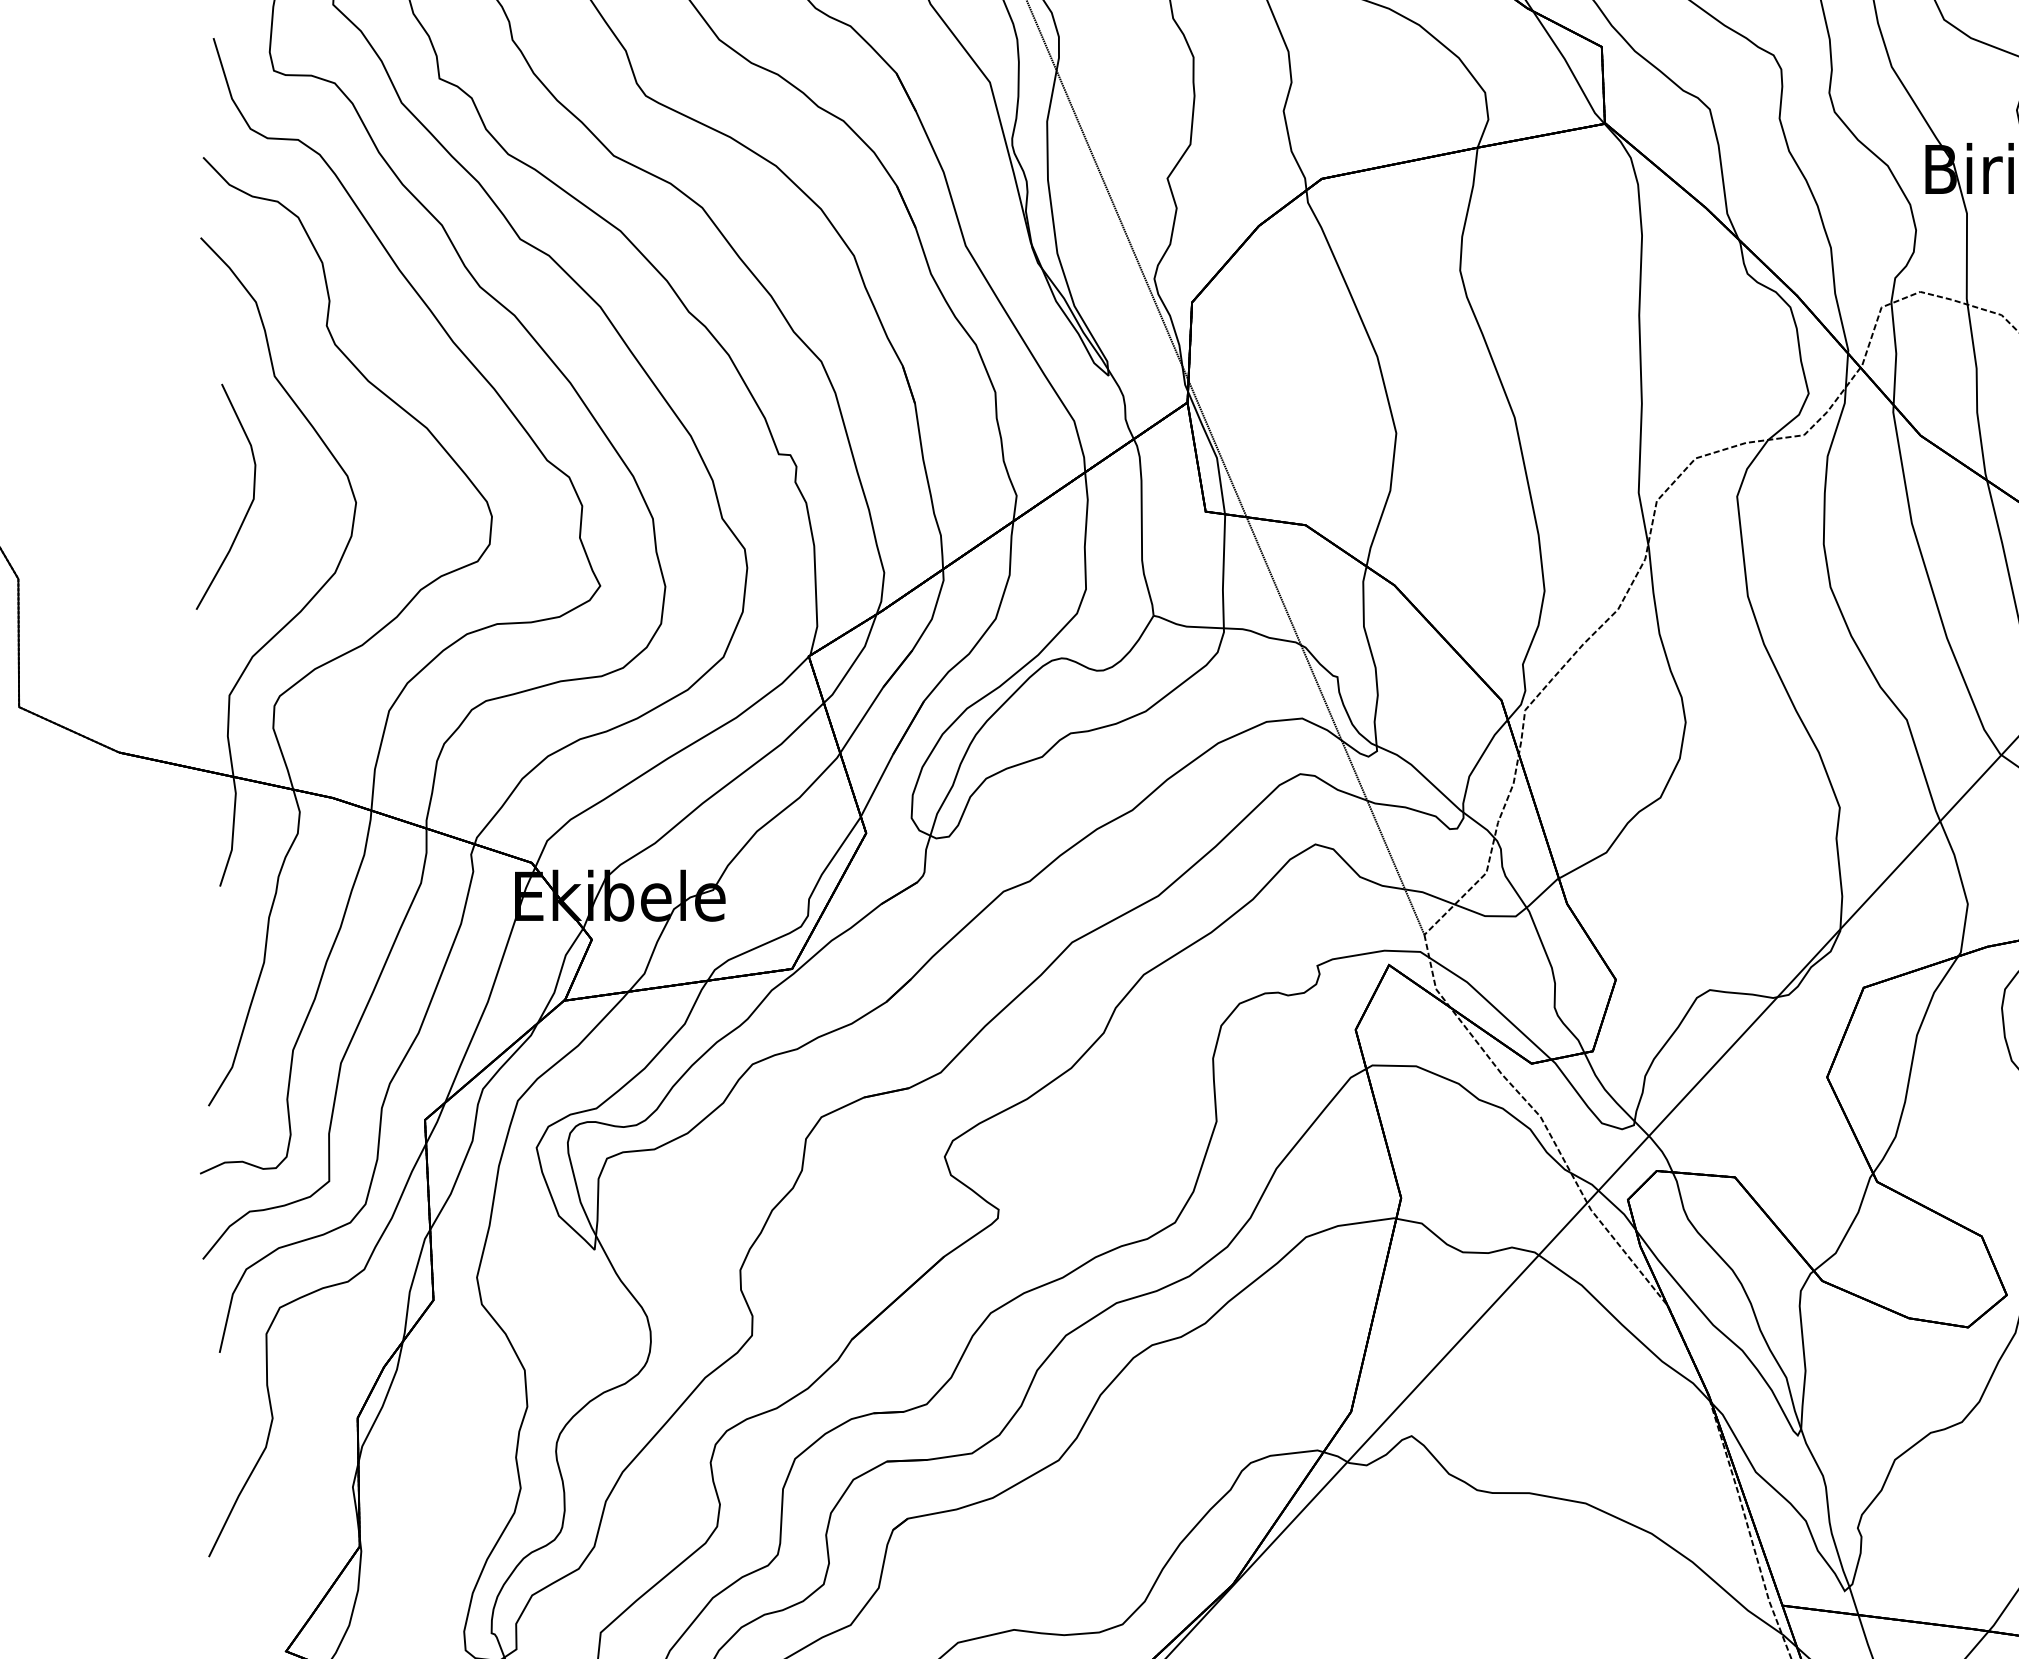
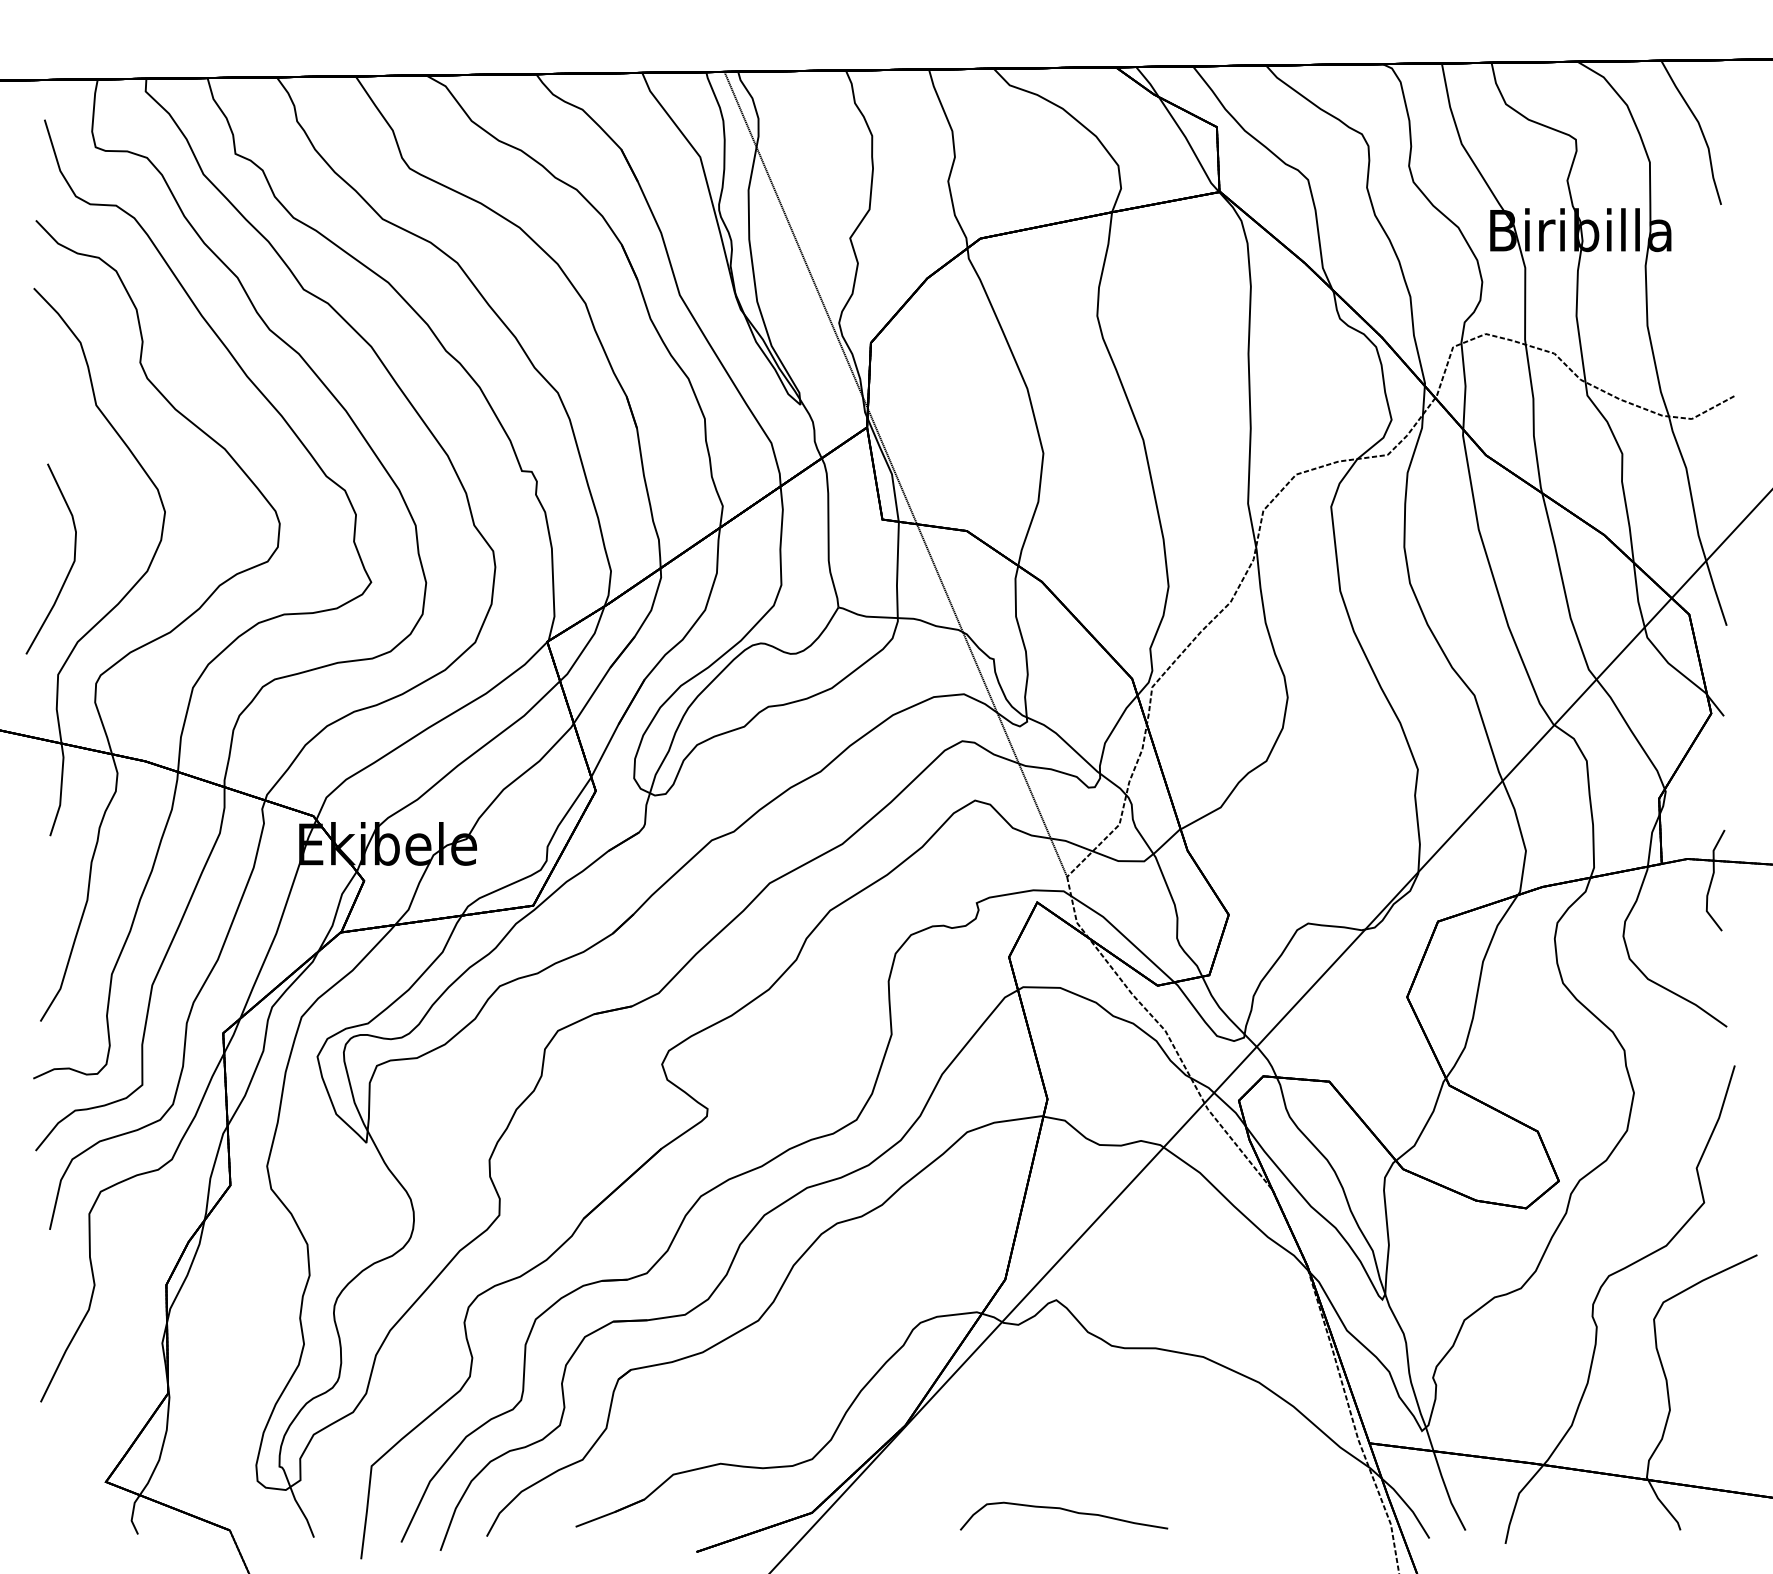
part: (248, 506) -> (70, 567), moved

